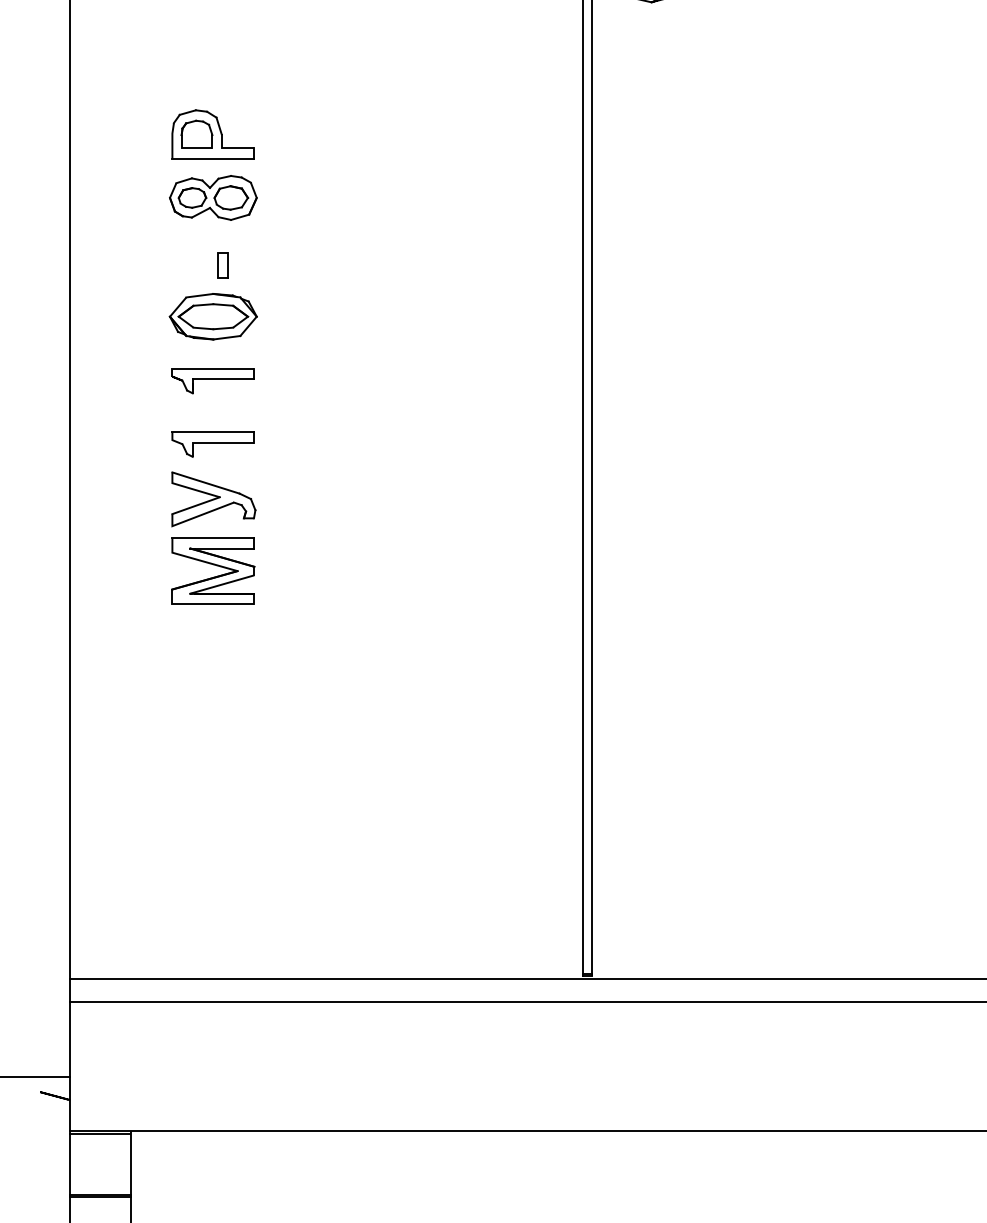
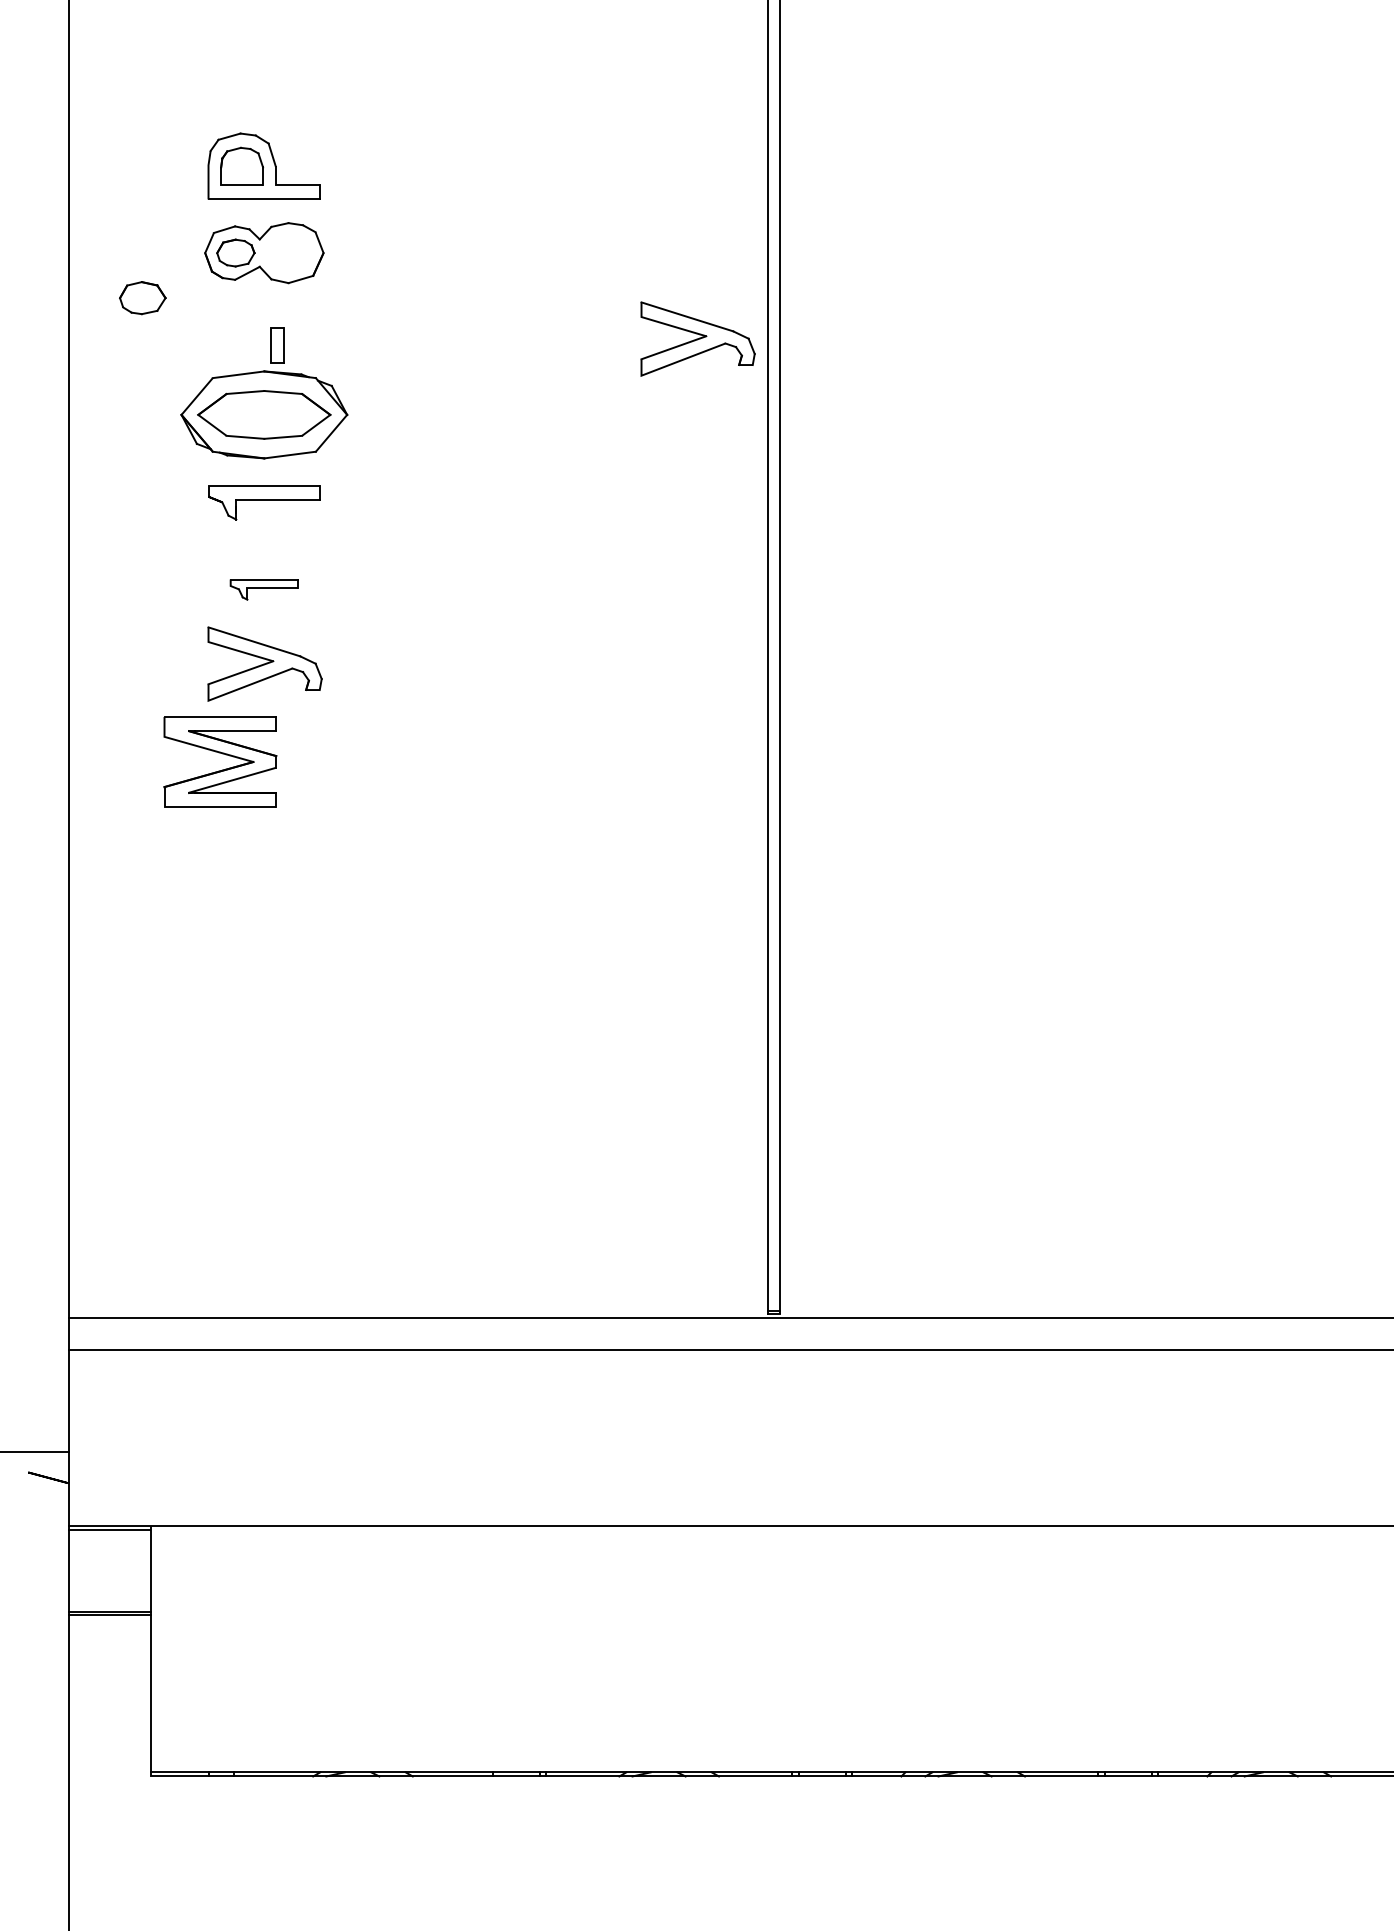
part: (231, 198) -> (142, 298), moved
part: (530, 260) -> (697, 338), added
part: (213, 317) -> (264, 415), size x1.4
part: (212, 444) -> (263, 589), size x0.6
part: (214, 565) -> (222, 754), moved

